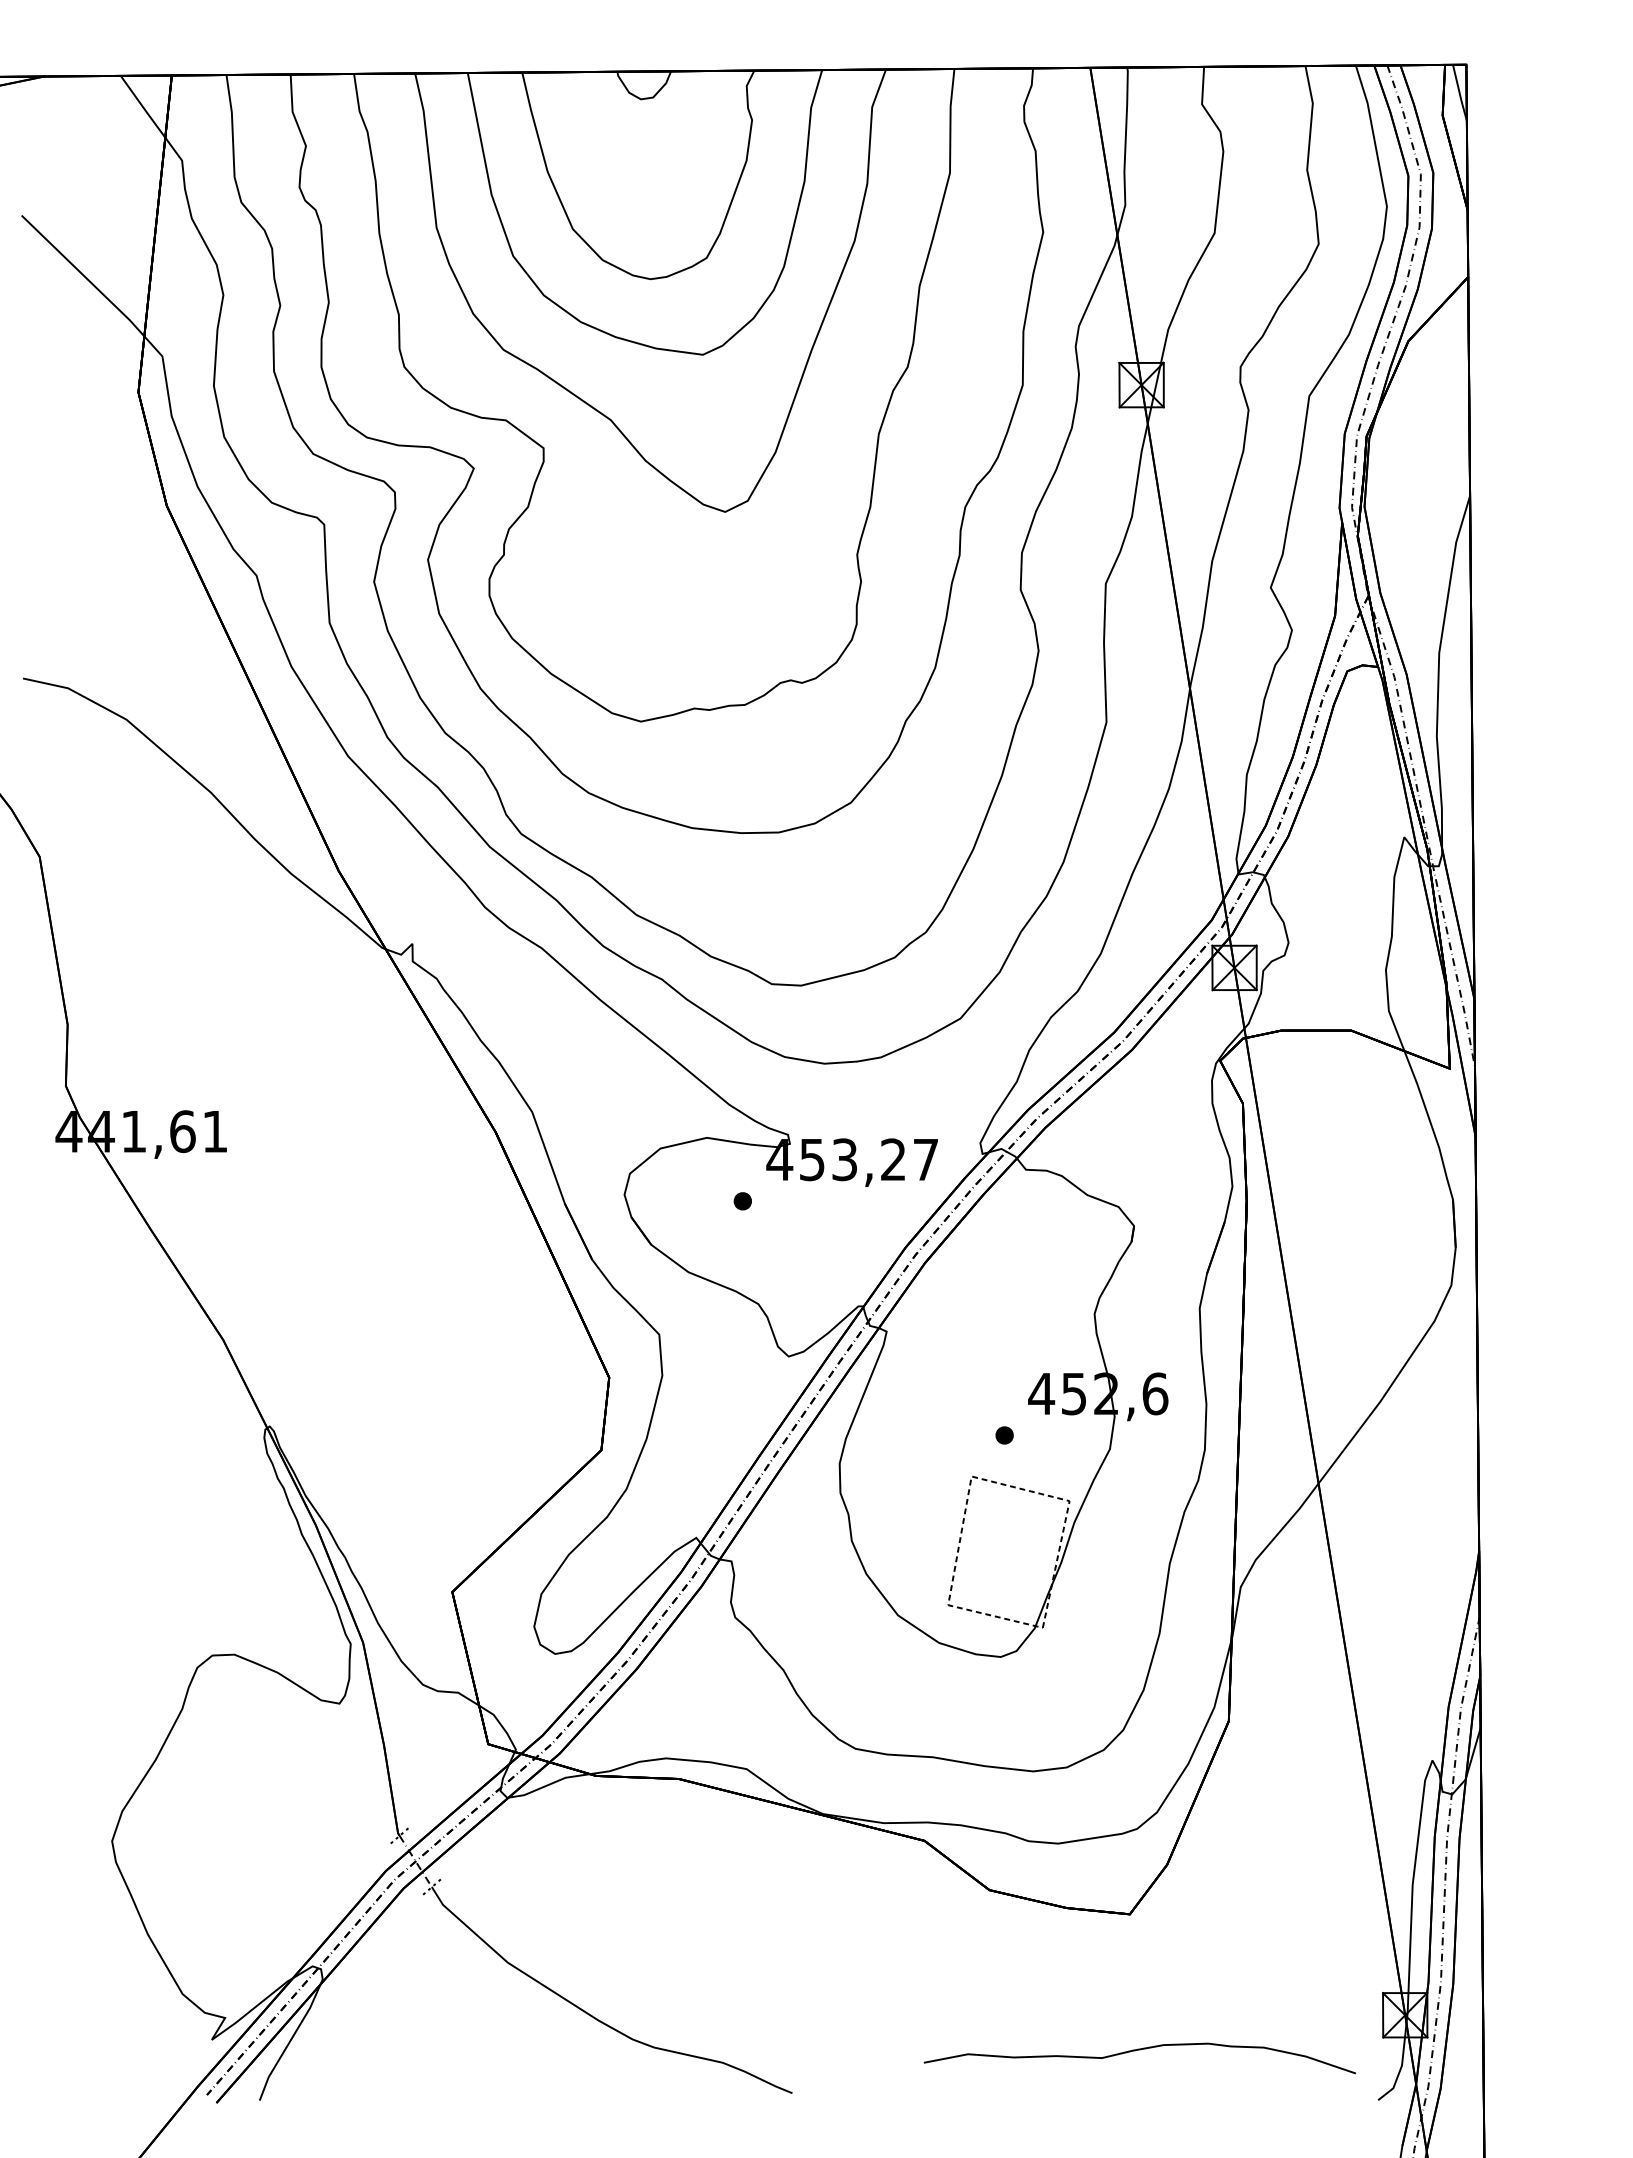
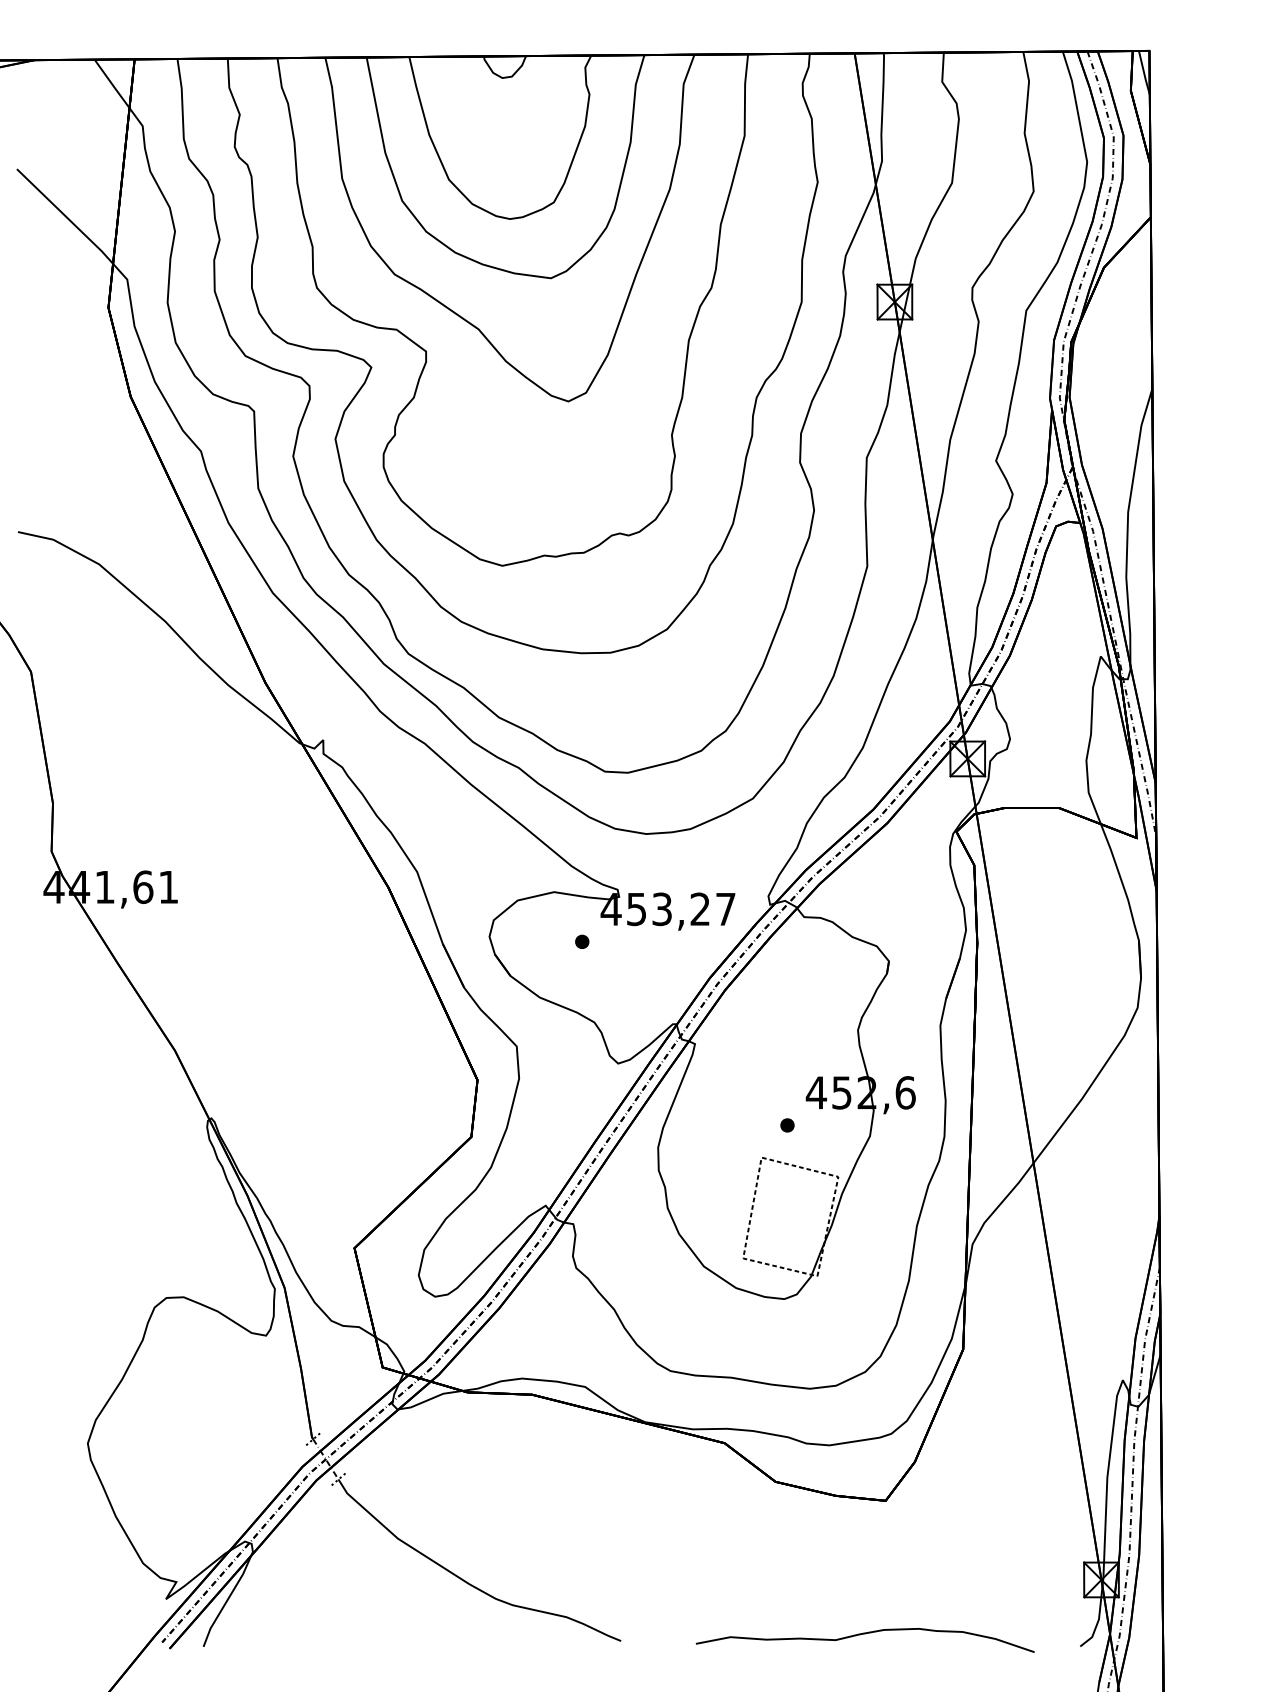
curve: (1139, 2050) -> (864, 1634), moved

